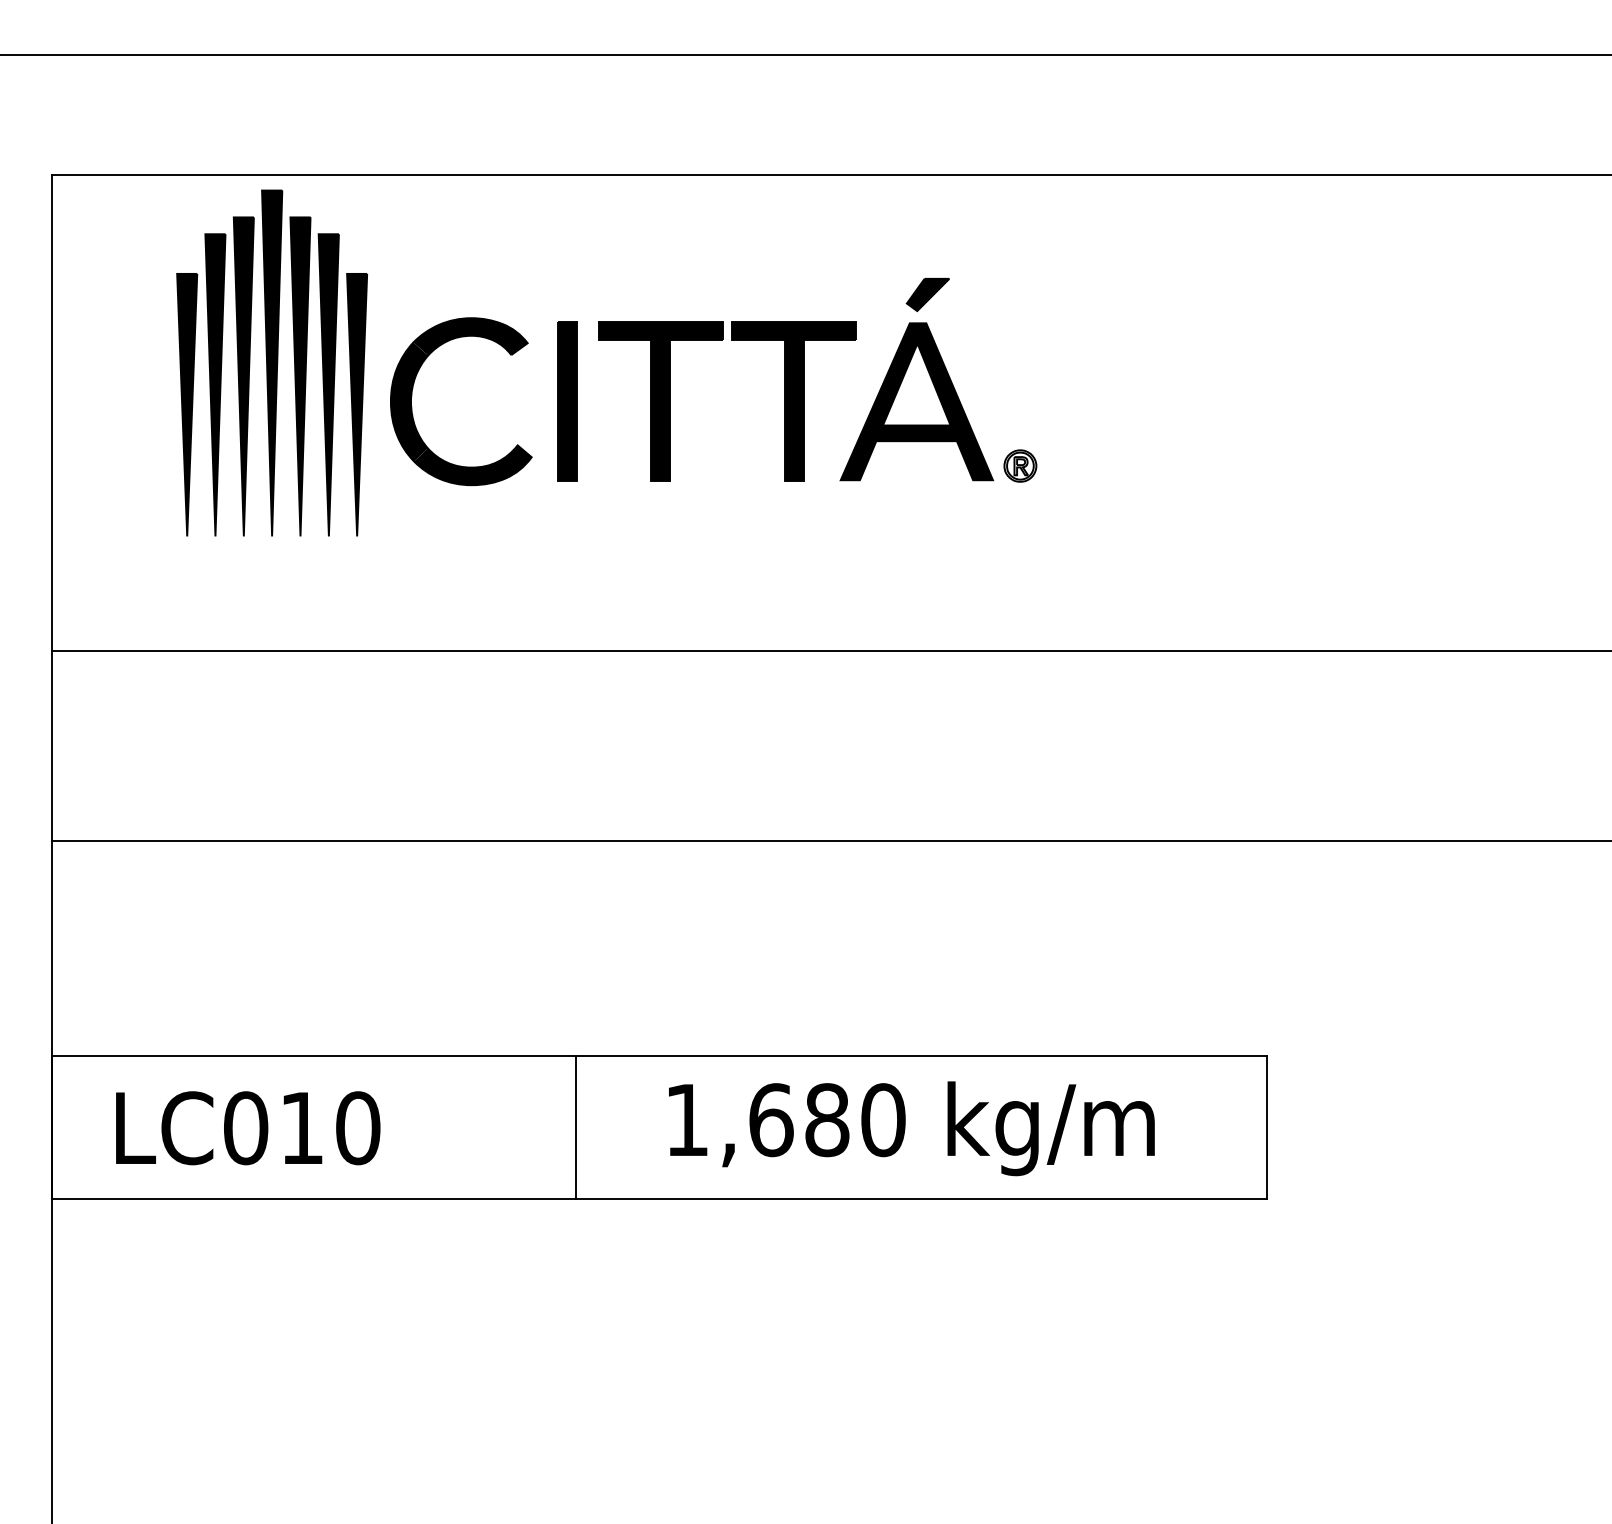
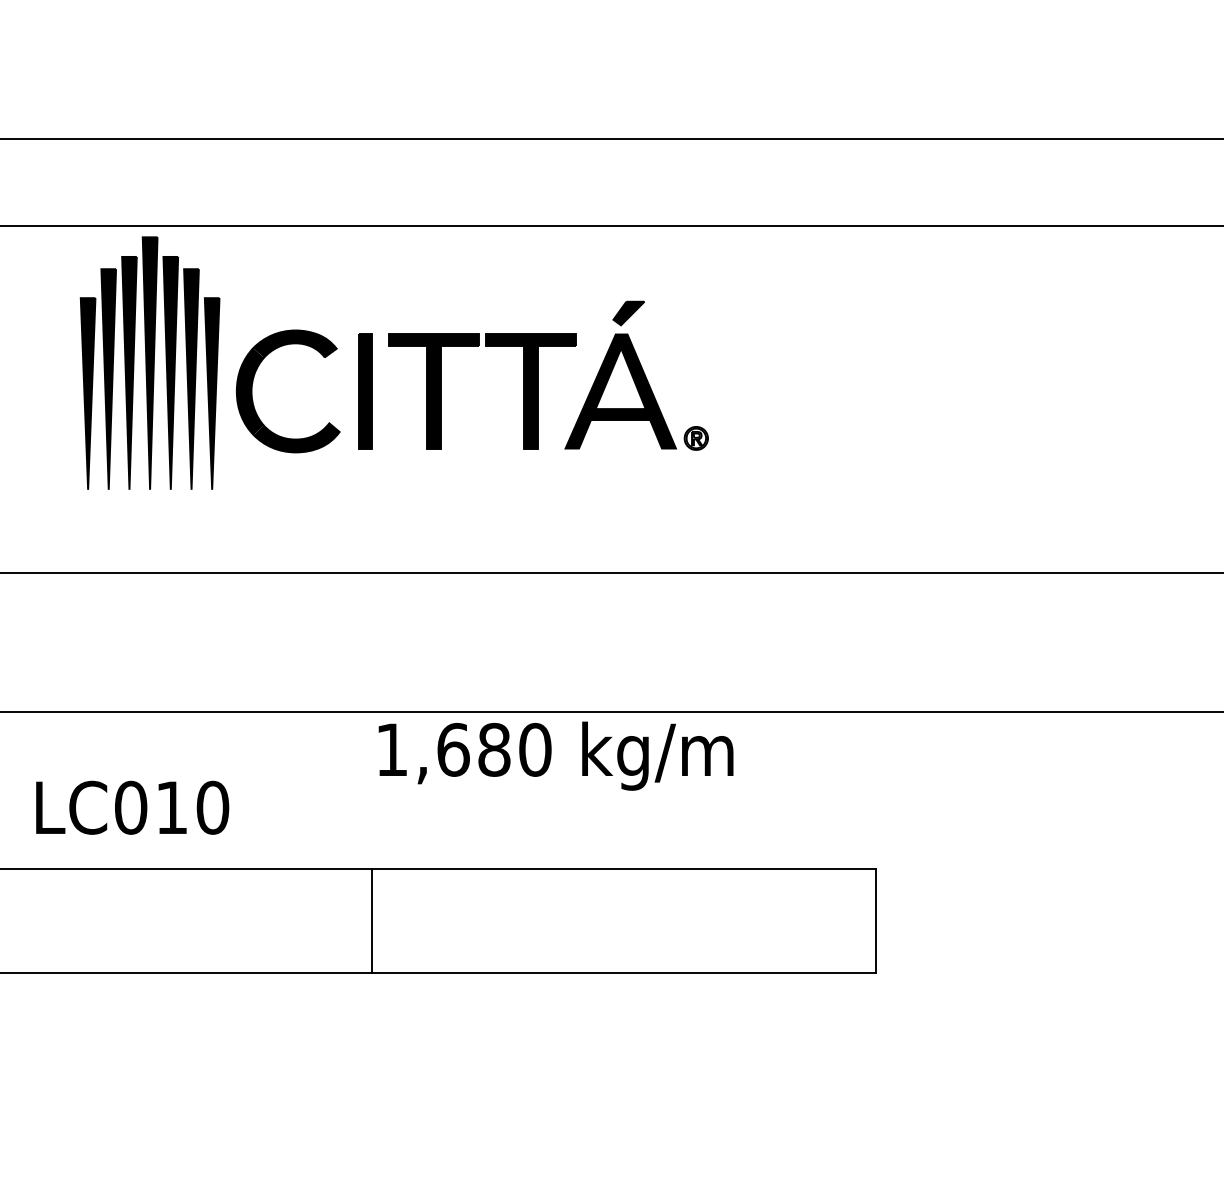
text: (247, 1127) -> (132, 807), moved
text: (911, 1127) -> (555, 755), moved

